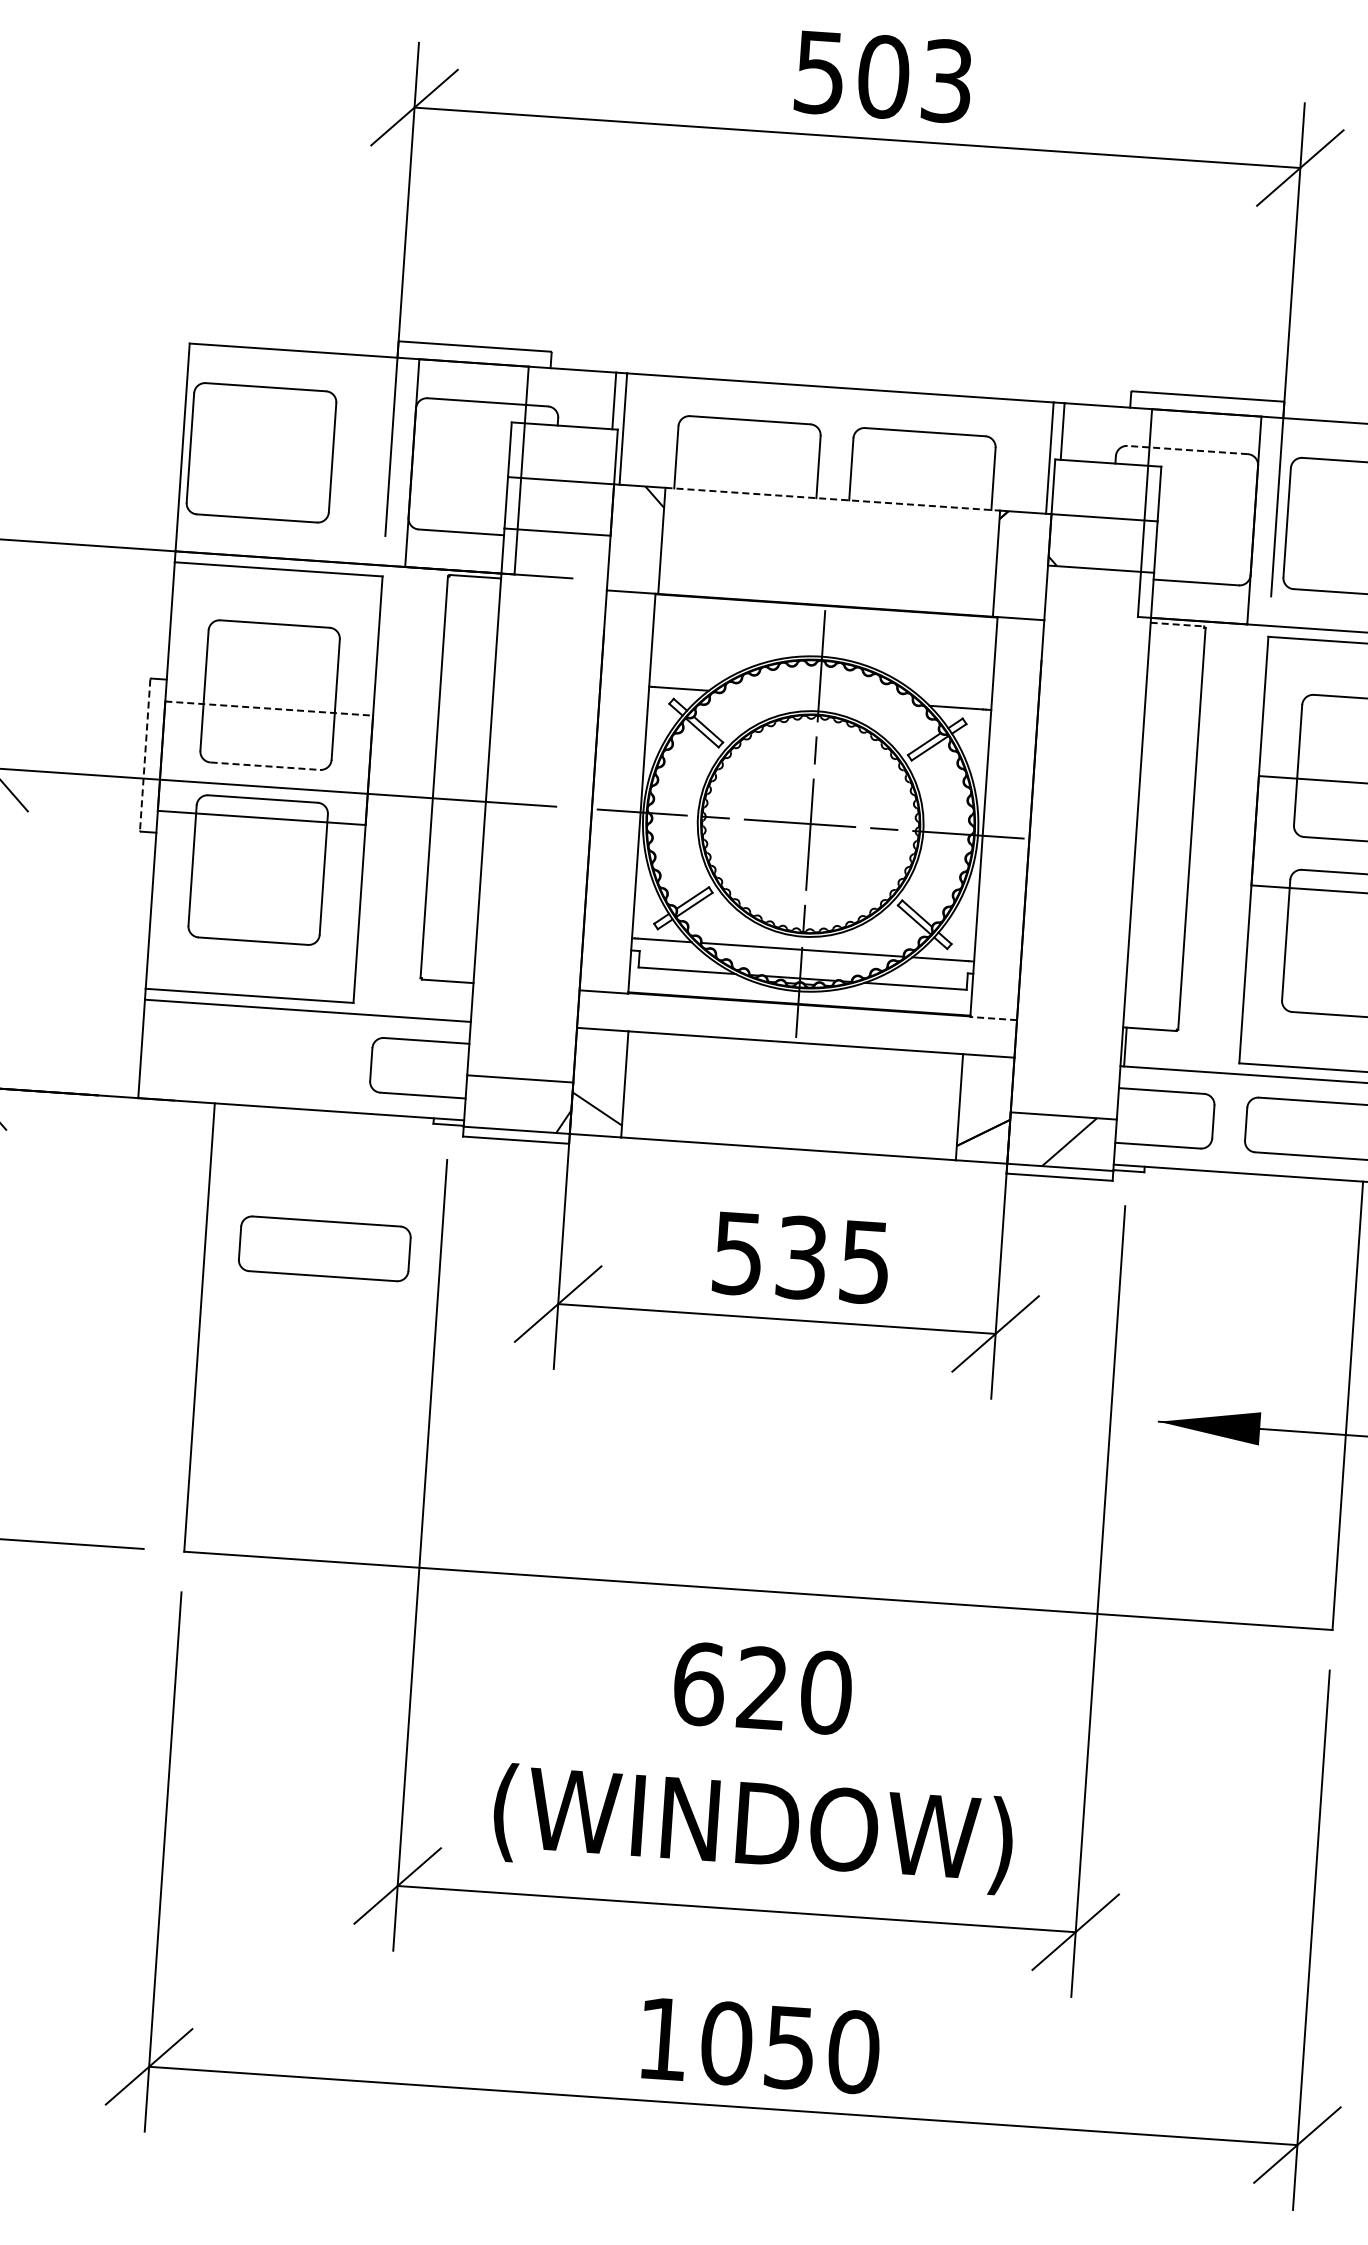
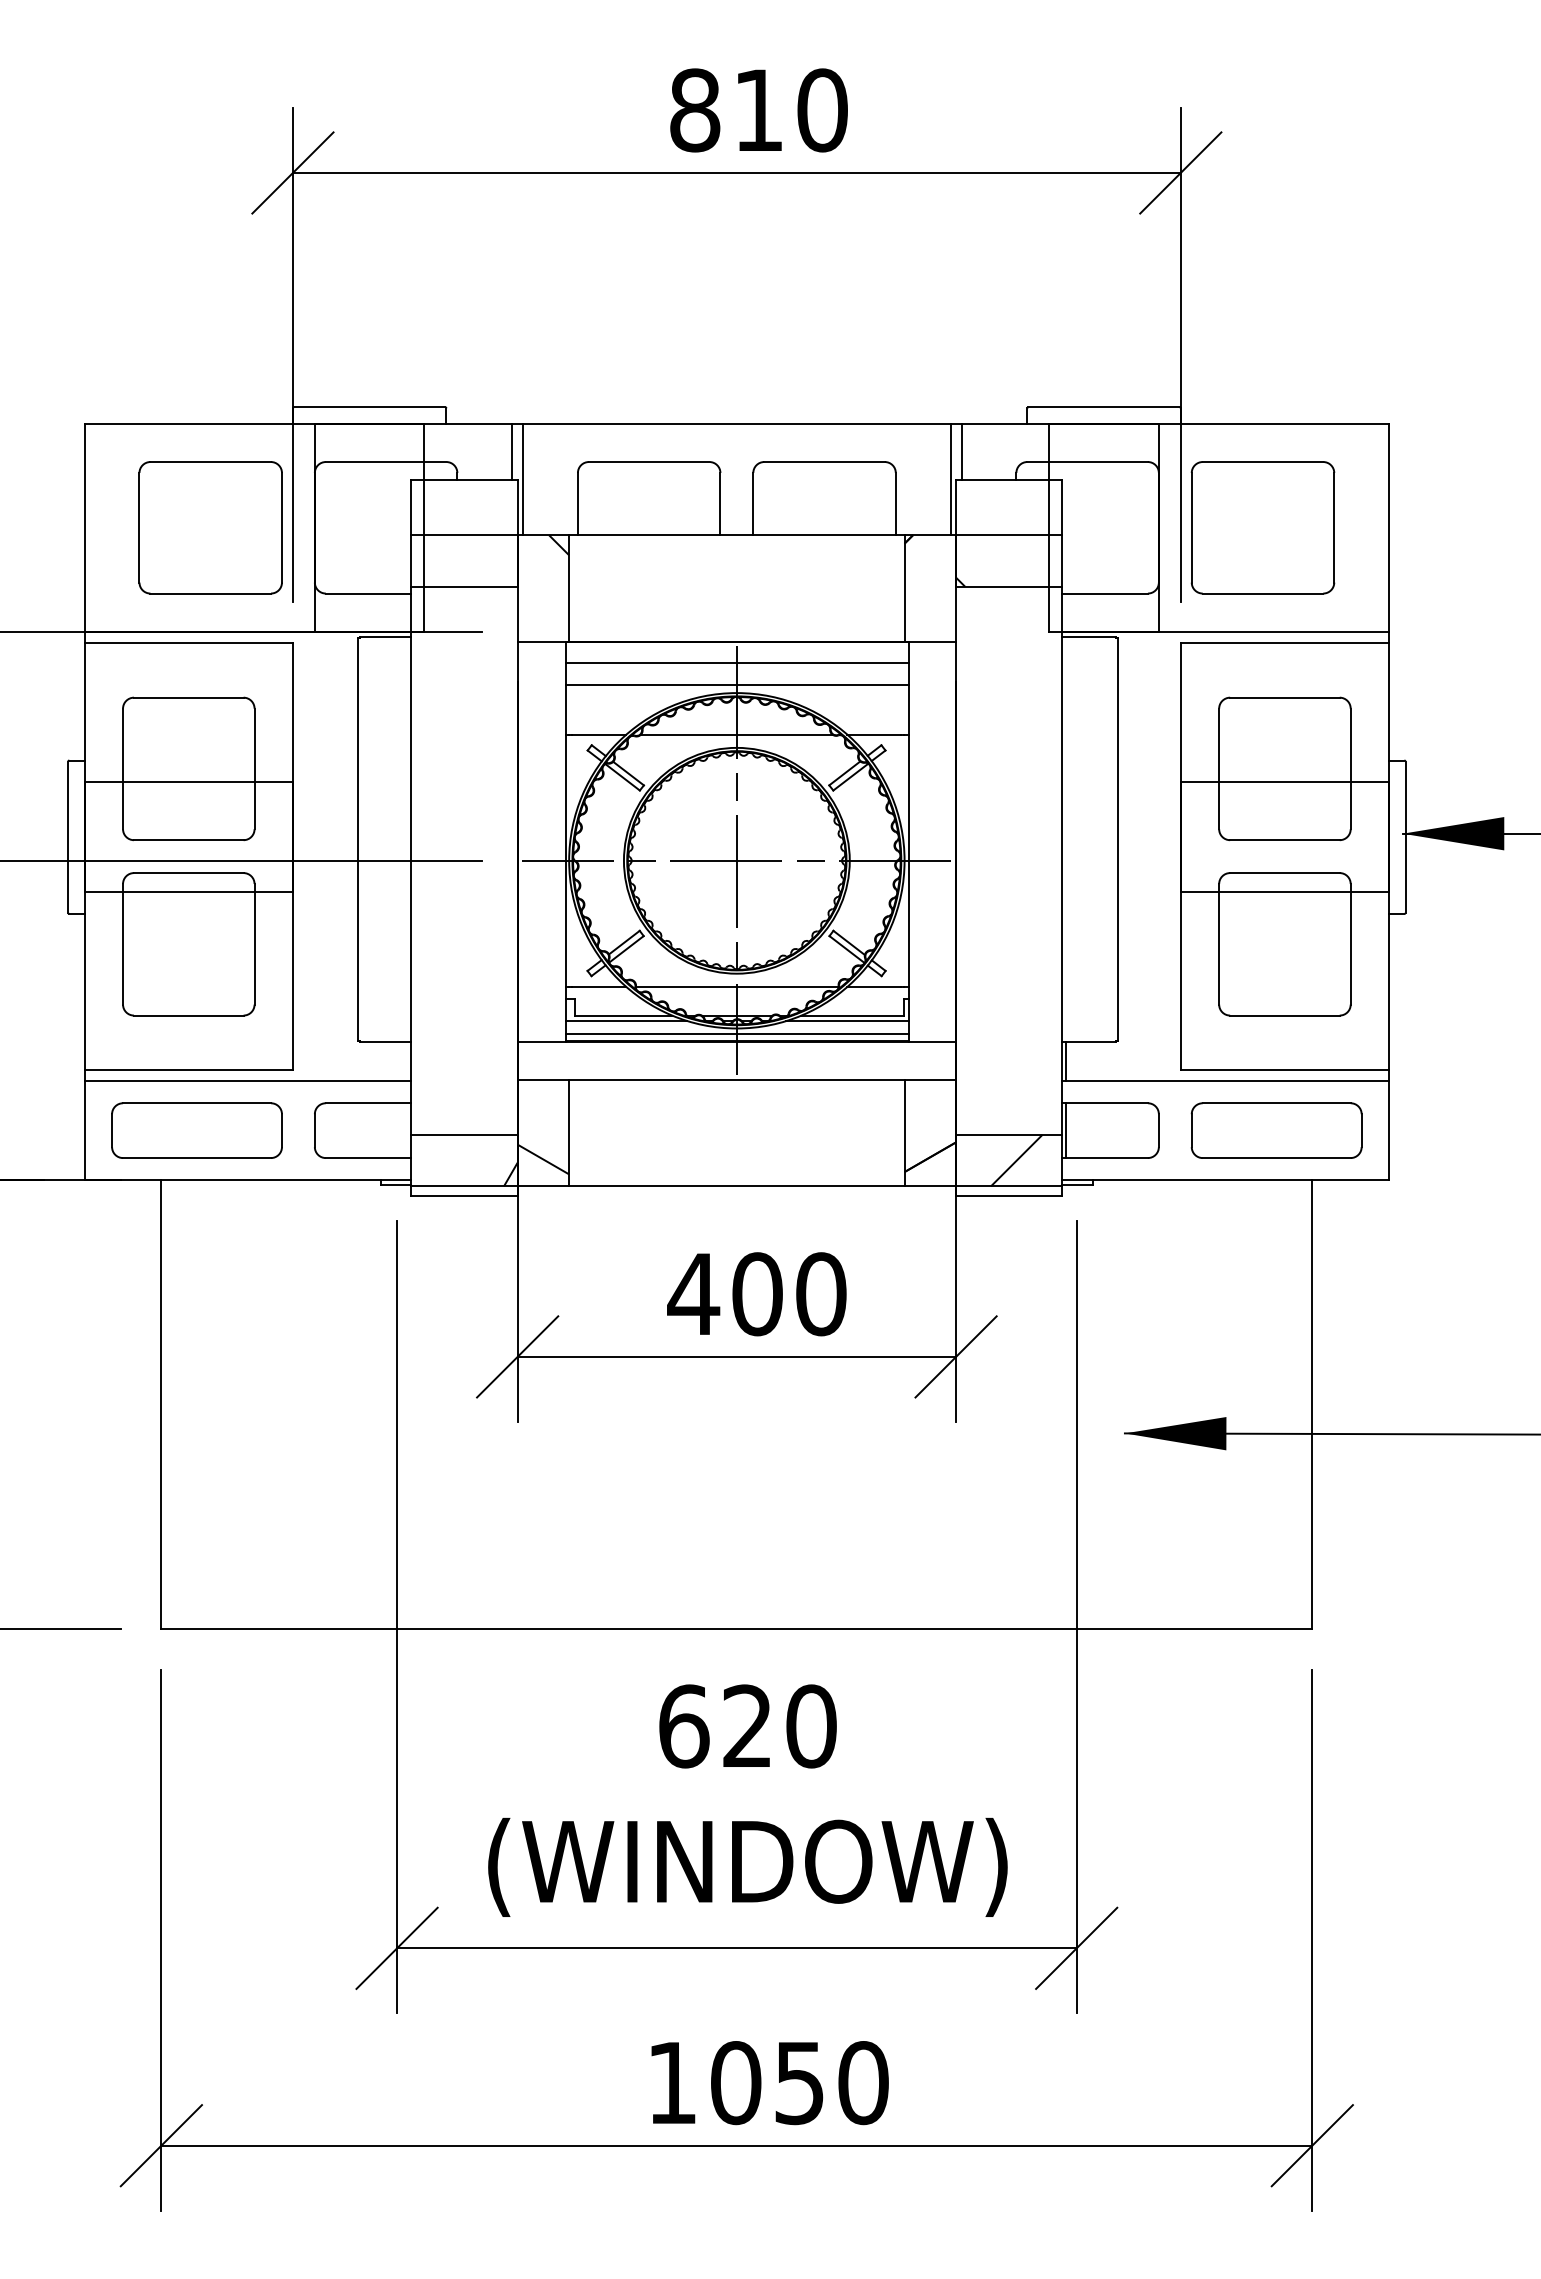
text: (883, 76) -> (758, 110), 503 -> 810
line: (1187, 450) -> (1087, 462), dashed -> solid
part: (261, 452) -> (210, 527), moved
line: (832, 499) -> (736, 535), dashed -> solid
line: (1177, 624) -> (1089, 636), dashed -> solid
line: (824, 627) -> (737, 663), added
line: (823, 649) -> (737, 685), added
line: (818, 698) -> (736, 734), added
line: (269, 708) -> (189, 782), dashed -> solid
line: (145, 755) -> (68, 837), dashed -> solid
line: (264, 766) -> (188, 840), dashed -> solid
line: (689, 976) -> (626, 1021), added
line: (910, 991) -> (847, 1021), added
line: (799, 996) -> (737, 1033), added
line: (993, 1018) -> (932, 1042), dashed -> solid
line: (1121, 1115) -> (1066, 1130), added
part: (324, 1248) -> (196, 1130), moved
text: (800, 1258) -> (756, 1294), 535 -> 400

